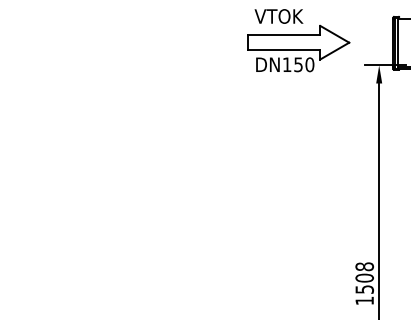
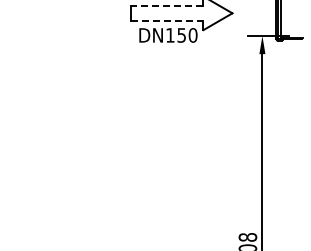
line: (283, 35) -> (166, 6), solid -> dashed
line: (284, 49) -> (167, 20), solid -> dashed

